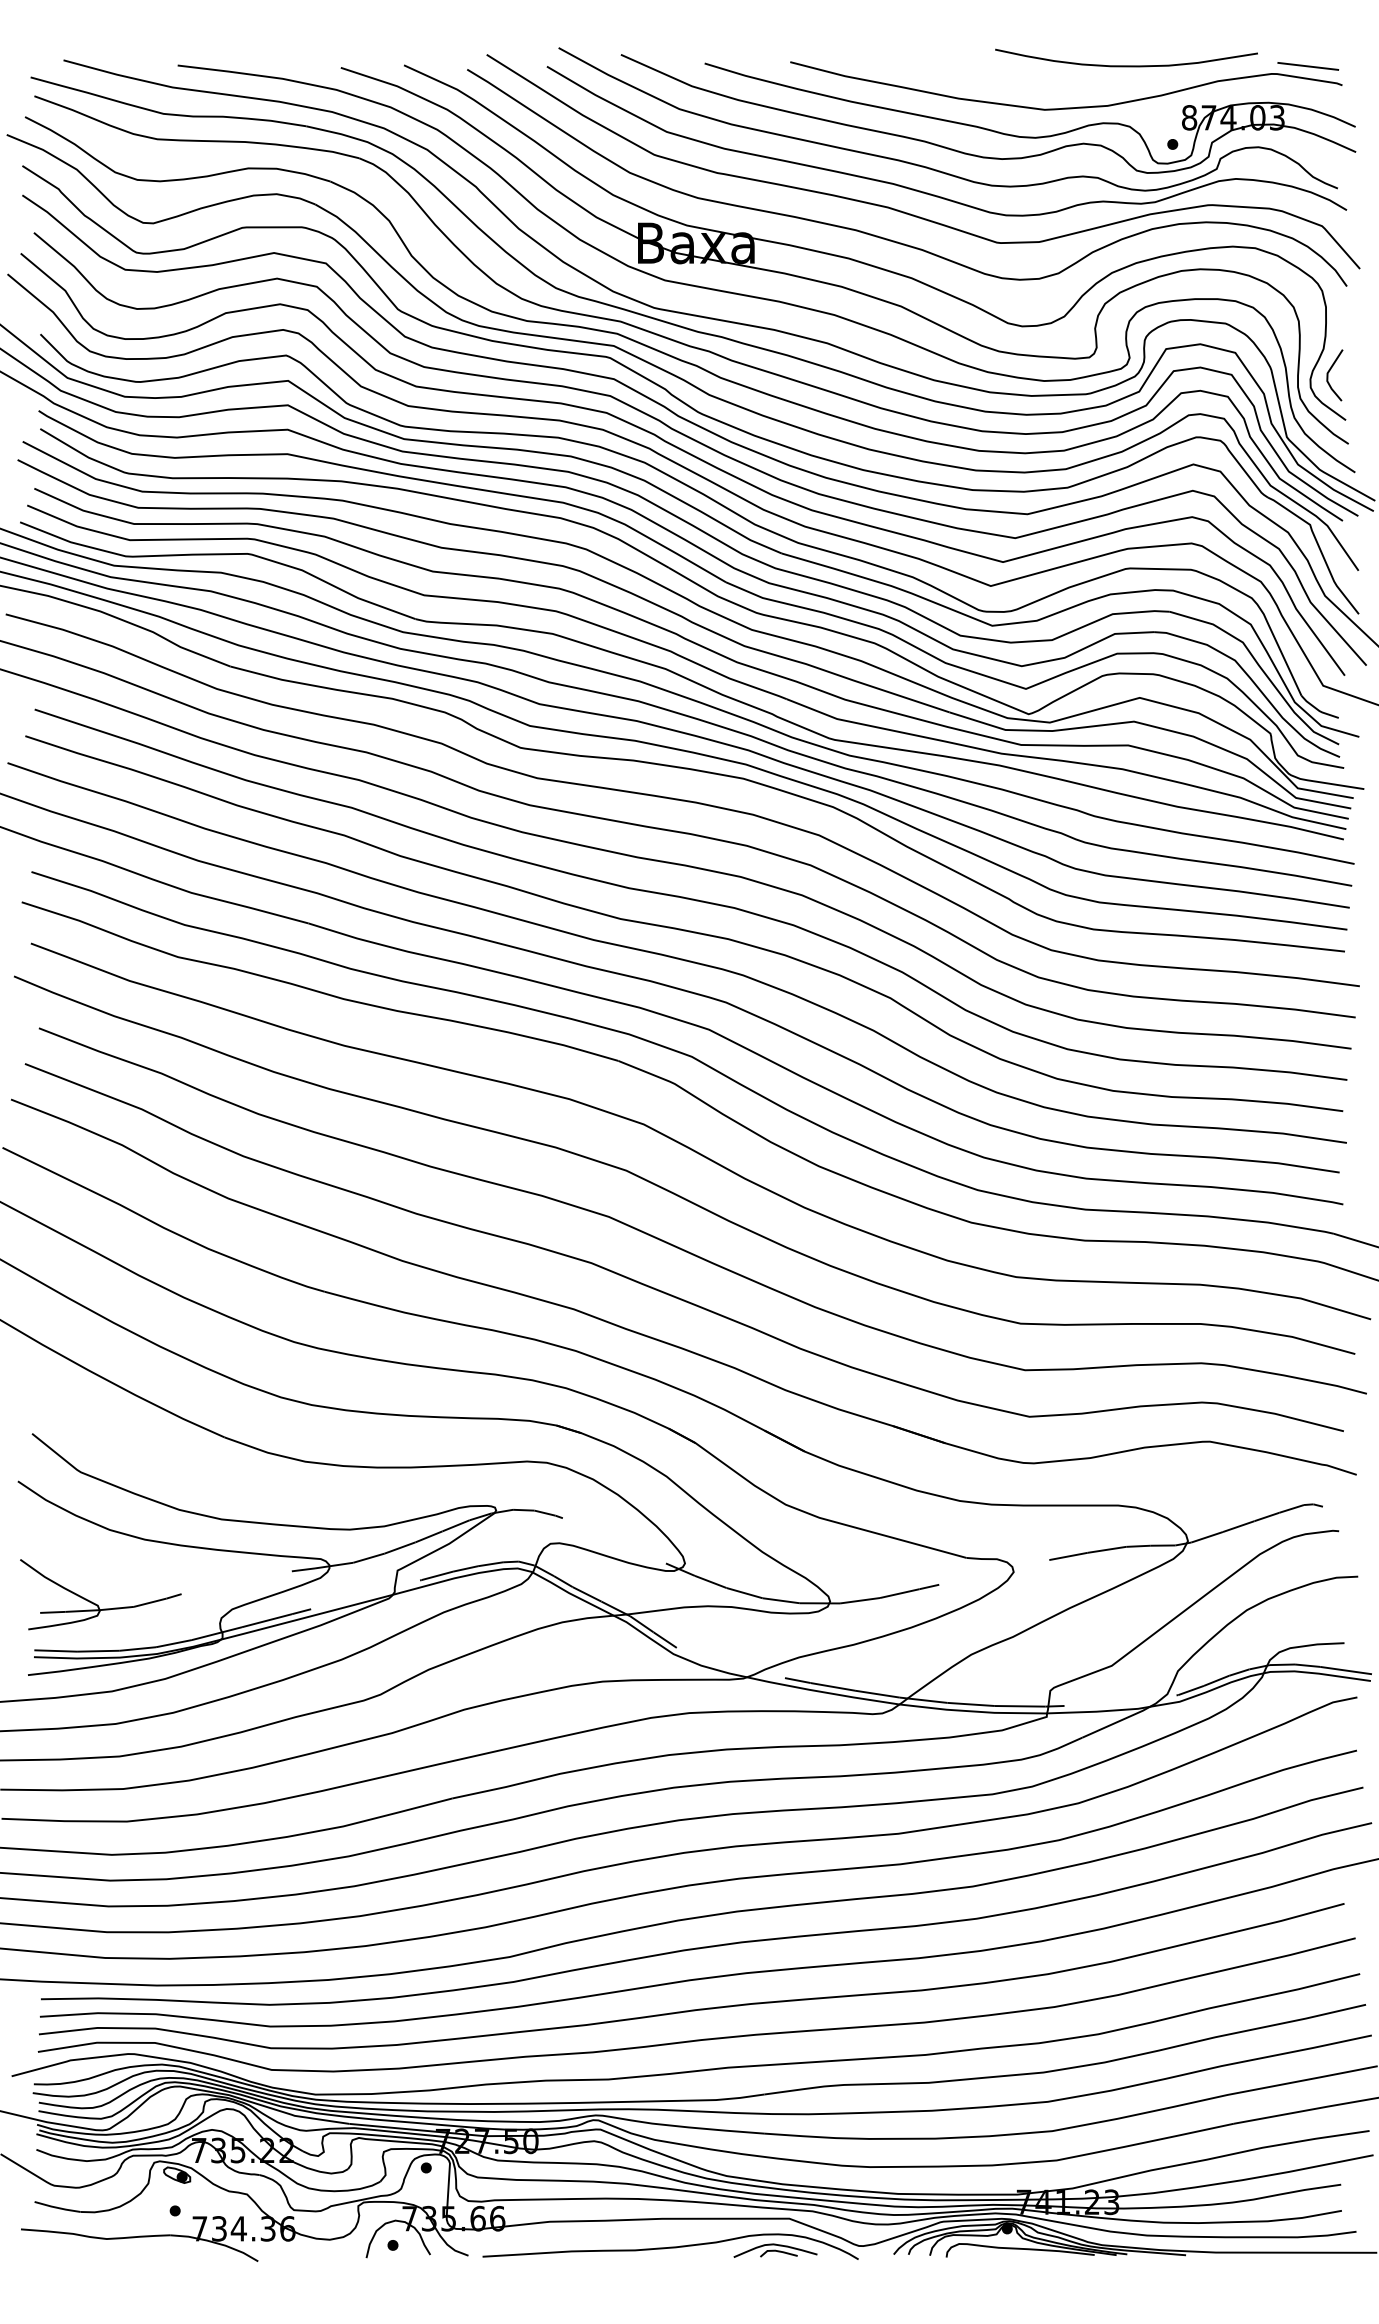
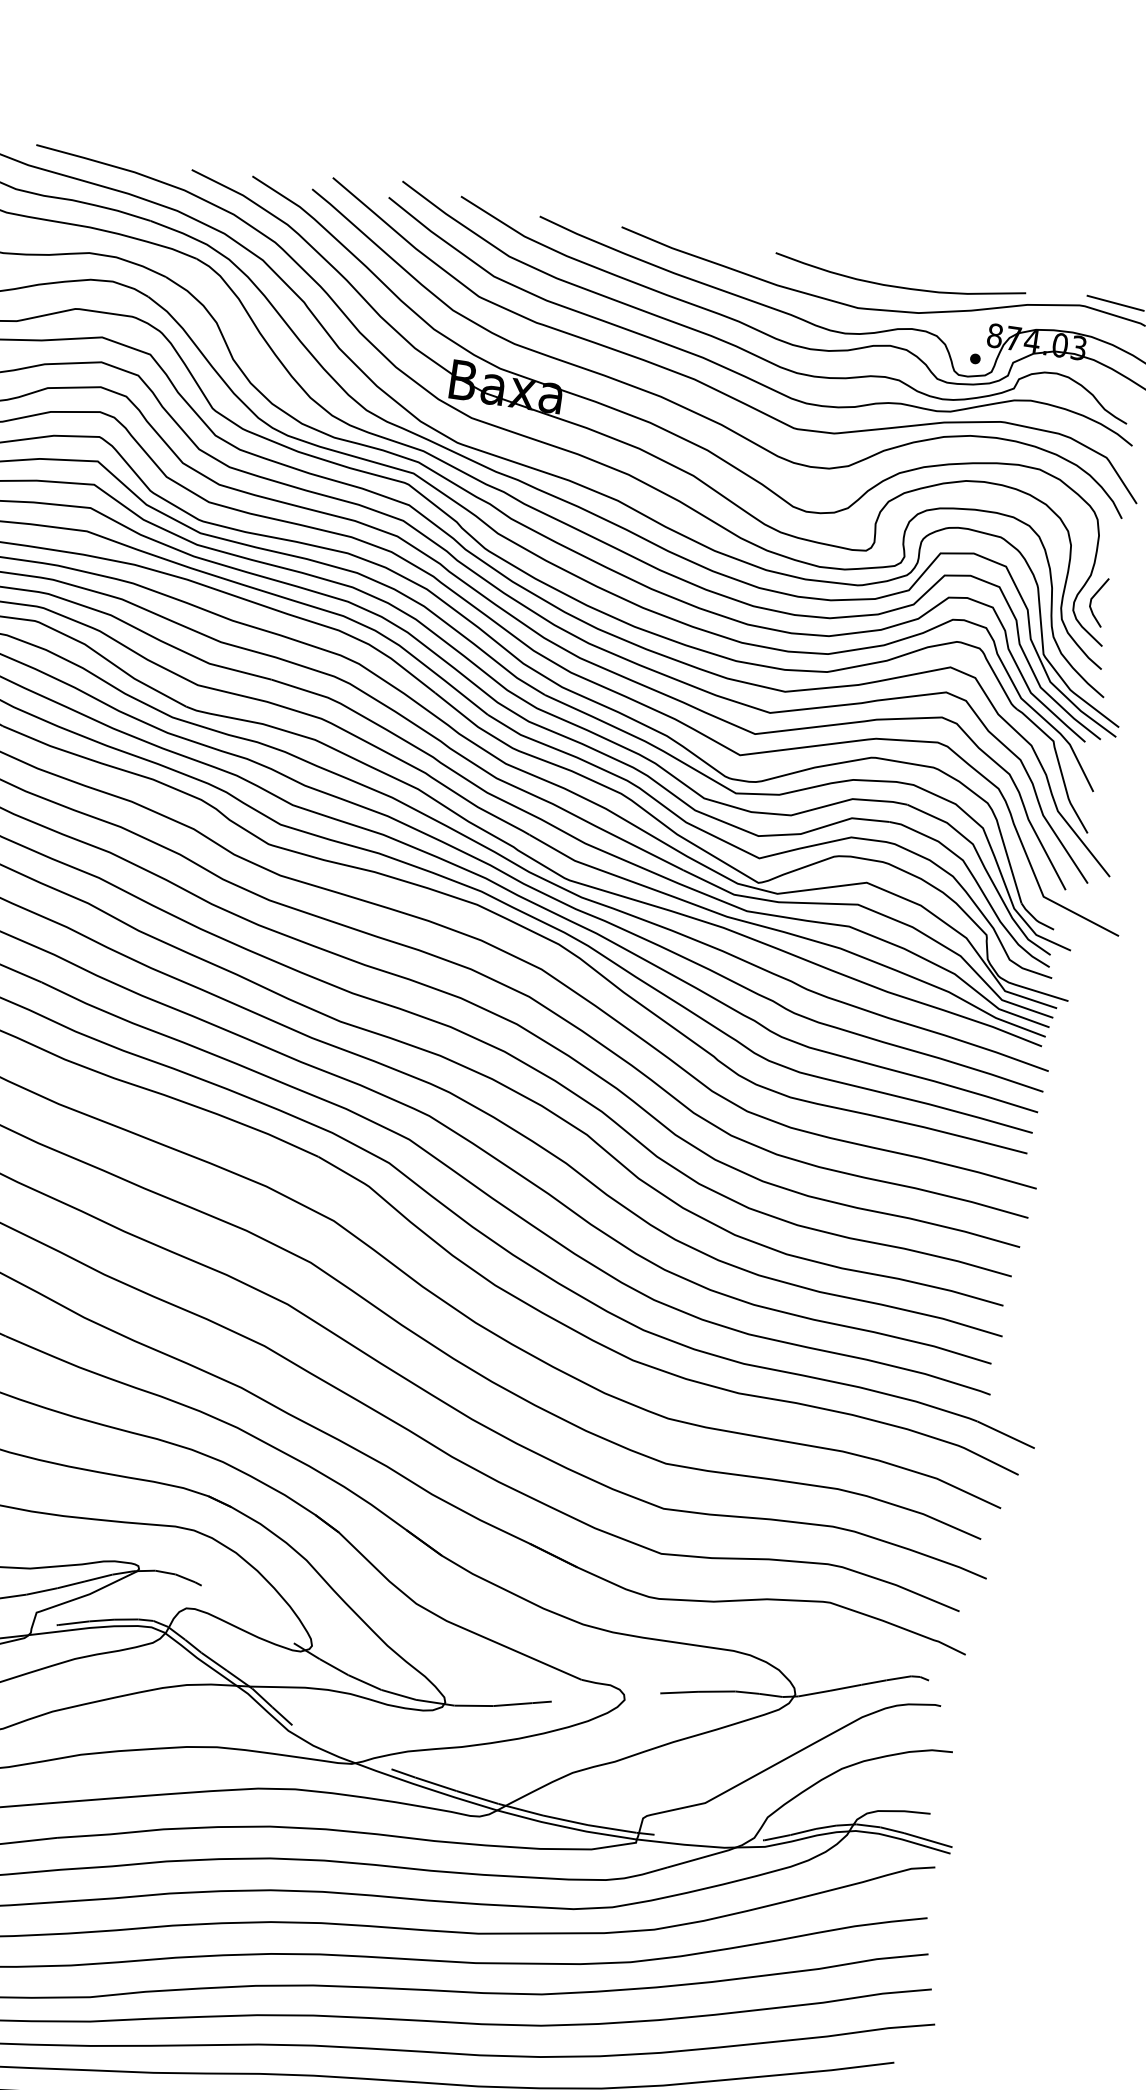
curve: (1126, 65) -> (898, 286), moved

